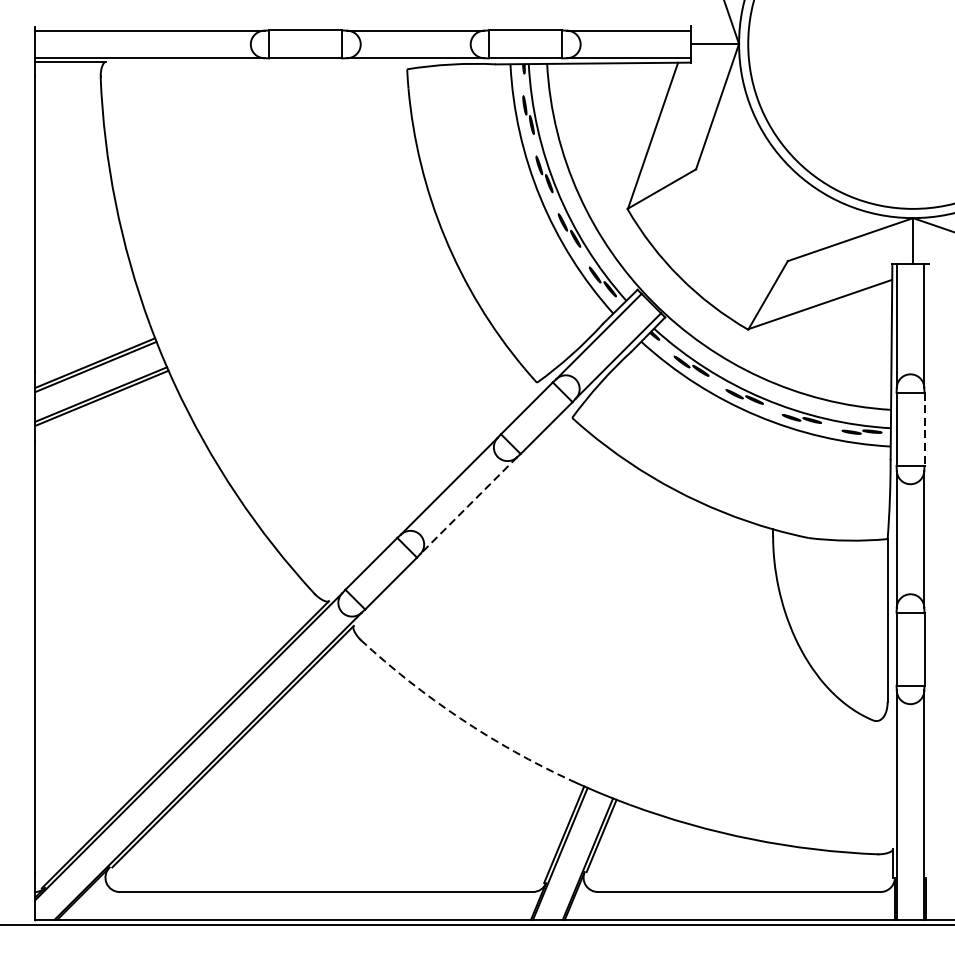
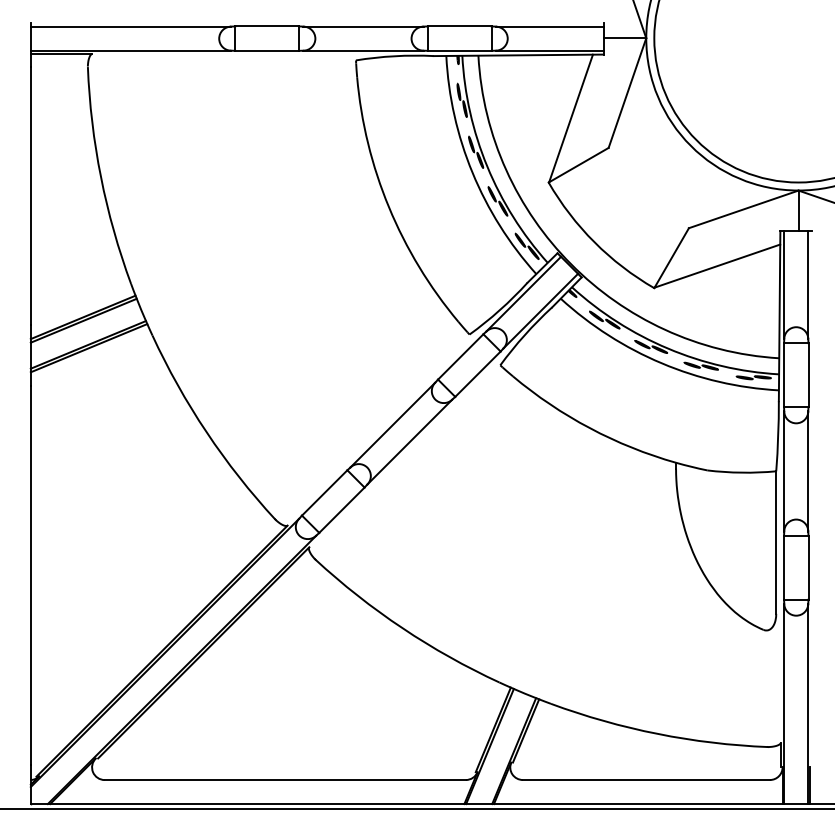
line: (924, 429) -> (808, 375), dashed -> solid
line: (468, 506) -> (409, 442), dashed -> solid
arc: (460, 718) -> (402, 628), dashed -> solid

